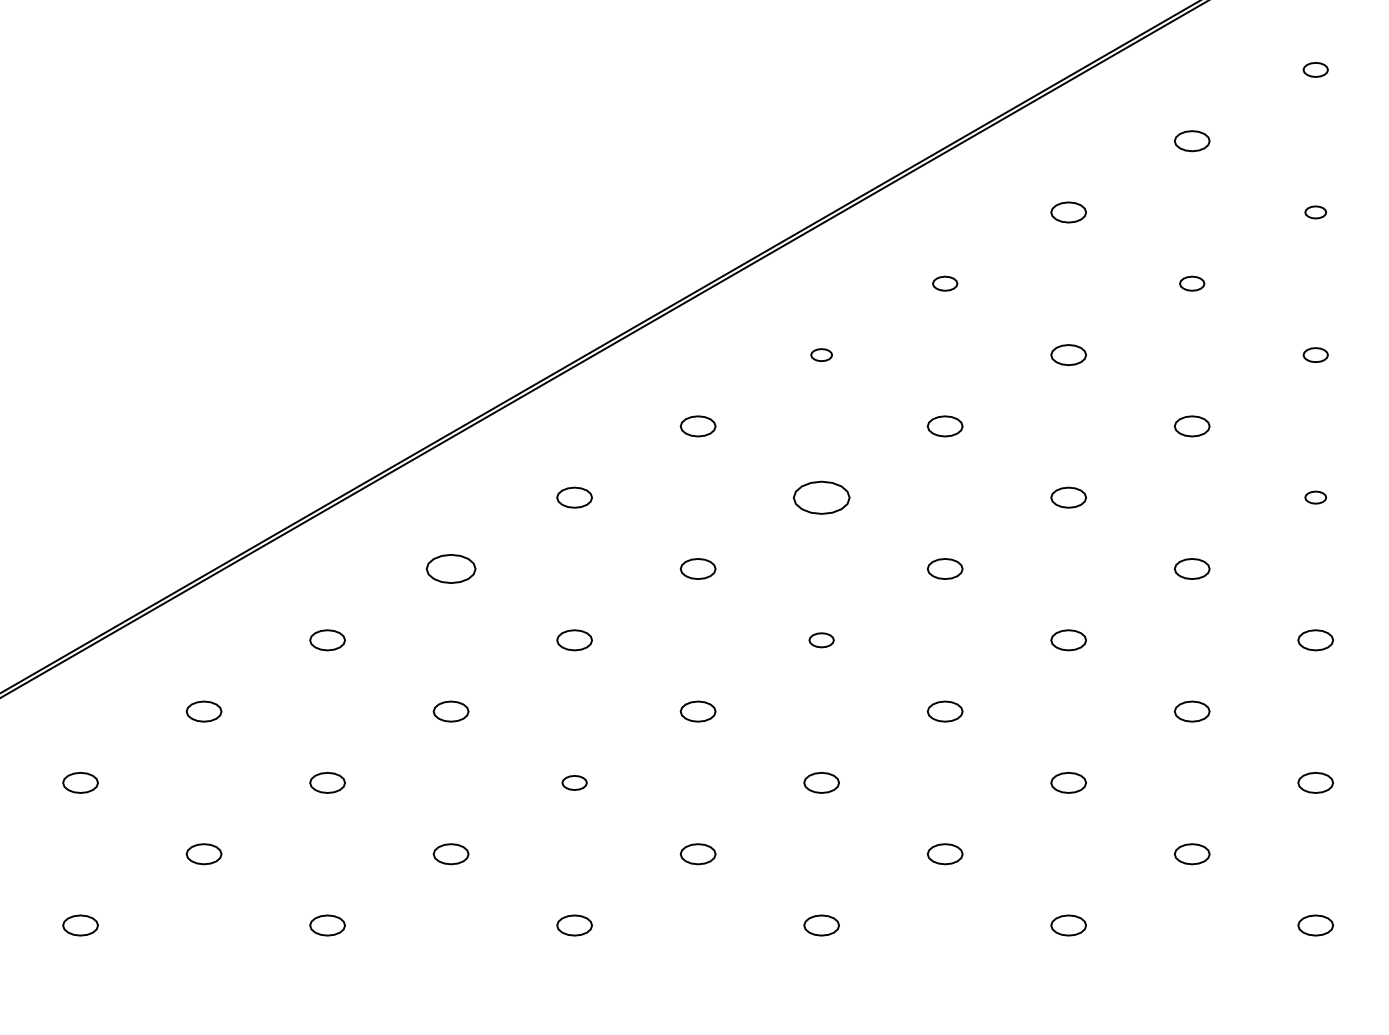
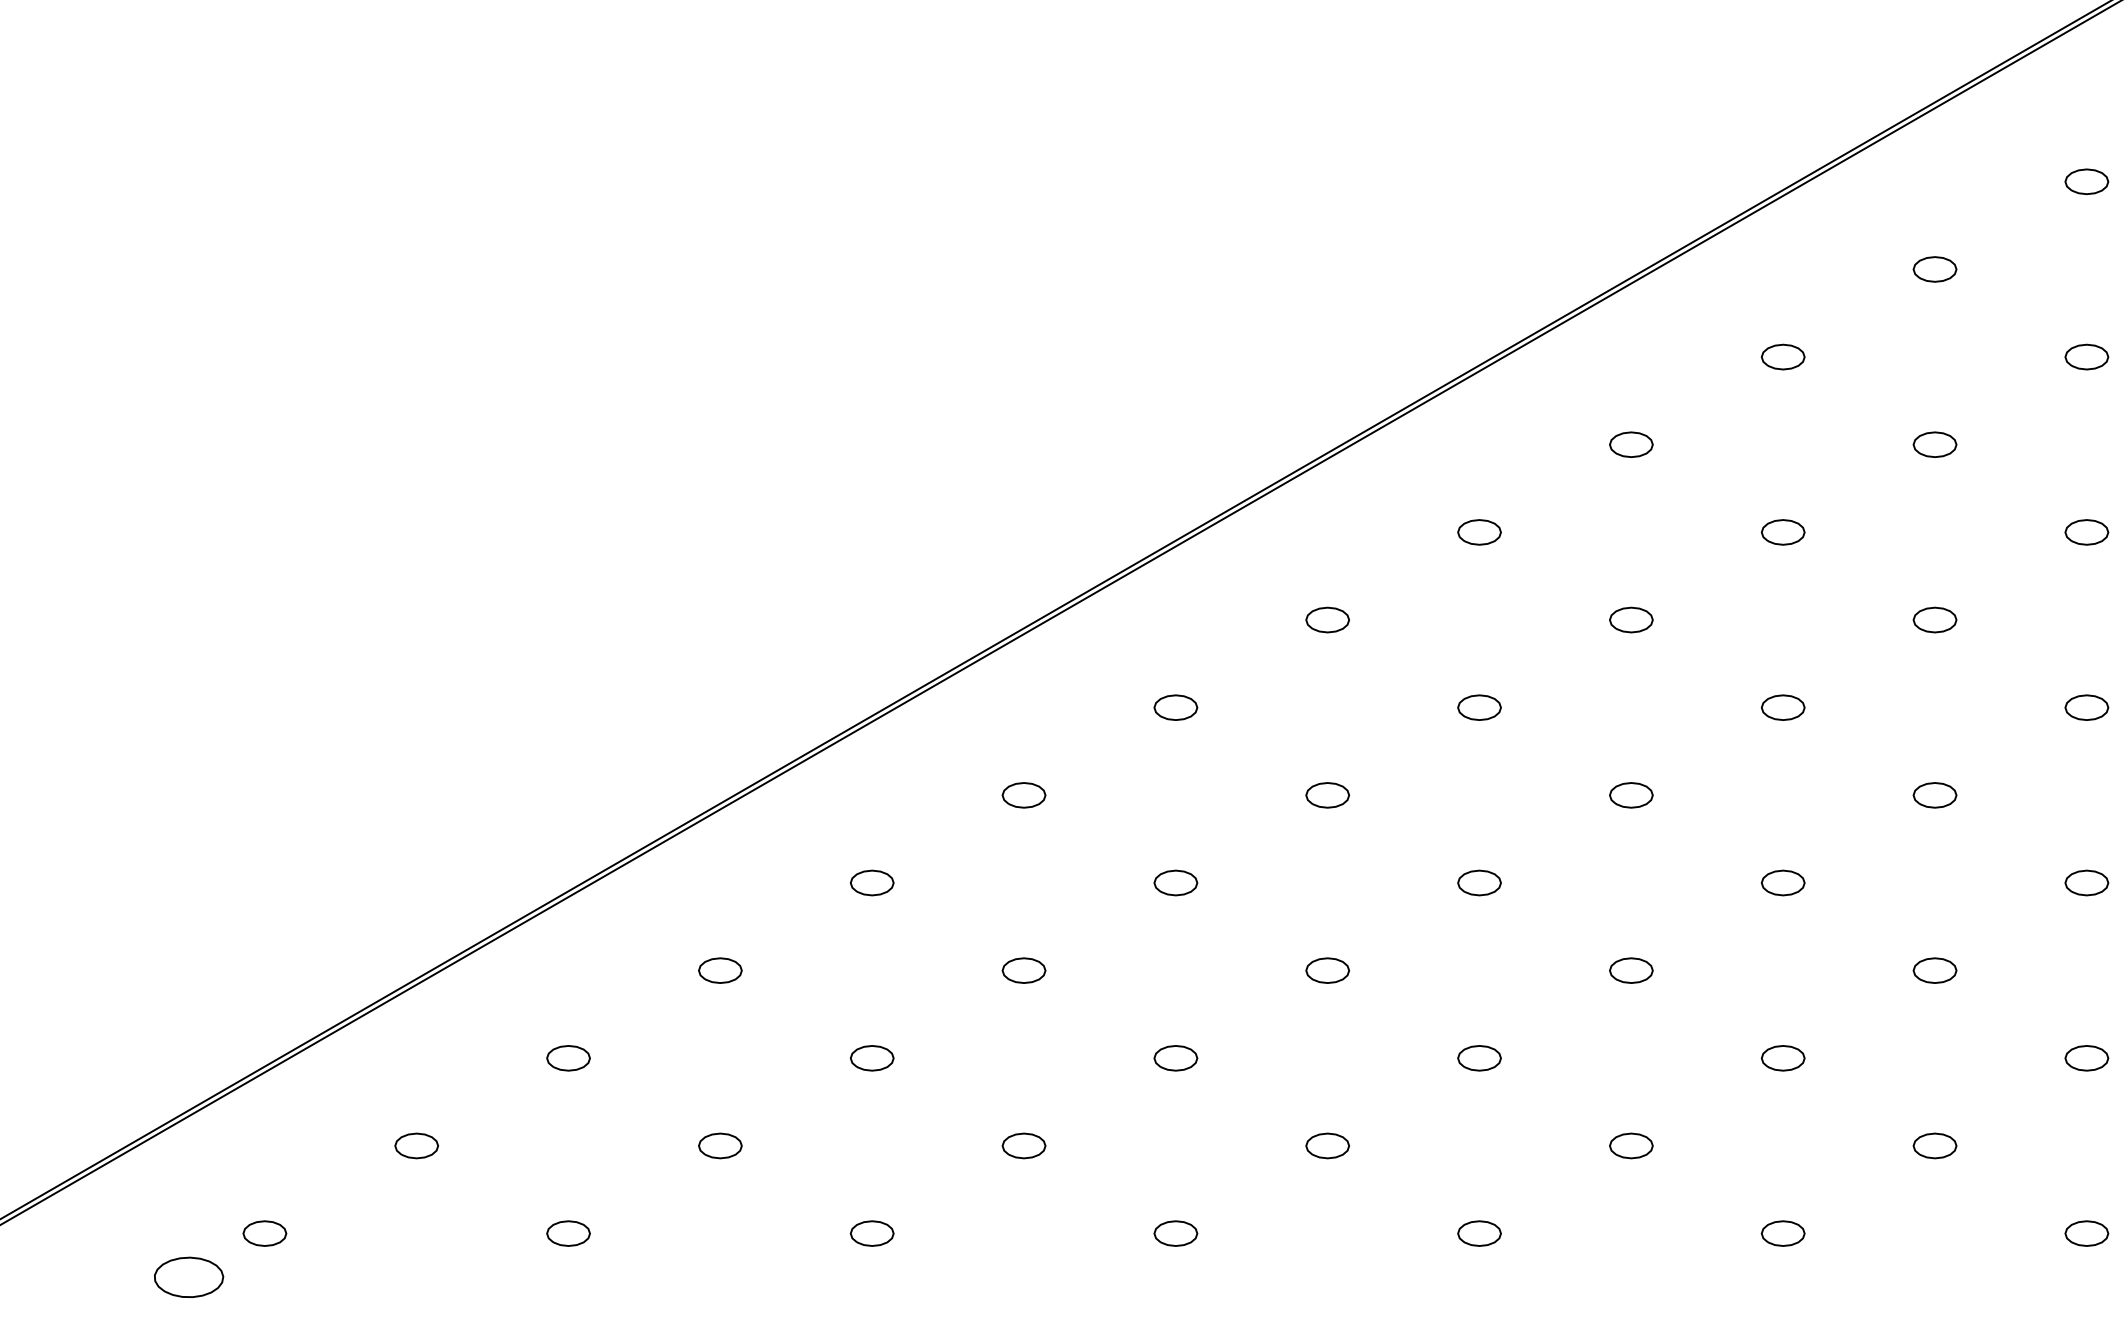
part: (1315, 69) -> (2086, 181), size x1.43
part: (1315, 211) -> (2086, 356), size x1.67
part: (945, 283) -> (1631, 444), size x1.43
part: (1191, 283) -> (1934, 444), size x1.43
part: (821, 355) -> (1479, 532), size x1.67
part: (1315, 355) -> (2086, 532), size x1.43
part: (821, 497) -> (1479, 707), size x0.62
part: (1315, 497) -> (2086, 707), size x1.67
part: (450, 569) -> (1023, 795), size x0.71
part: (821, 639) -> (1479, 882), size x1.43
part: (574, 783) -> (1175, 1058), size x1.43

